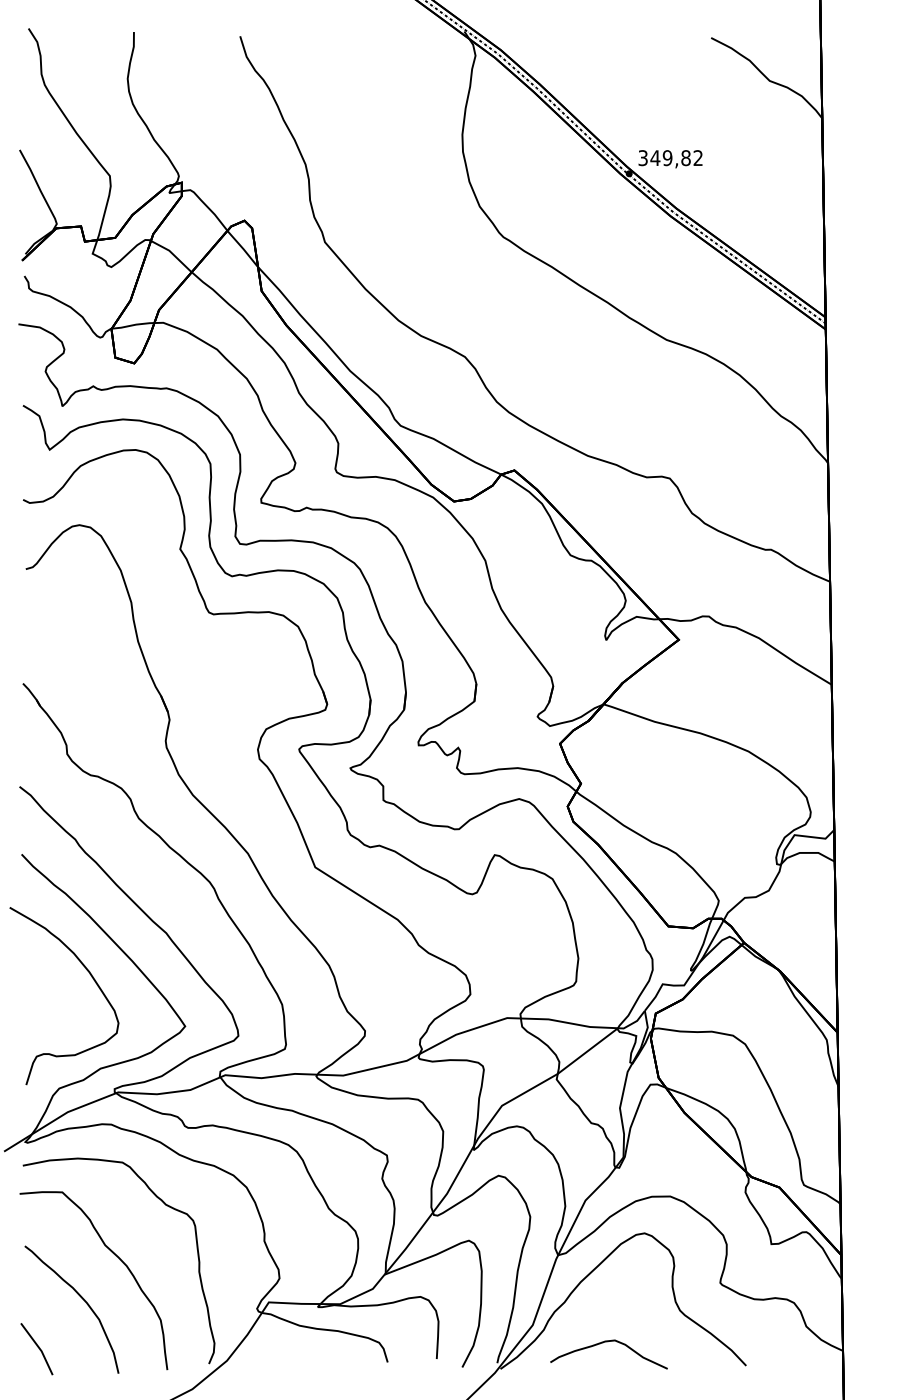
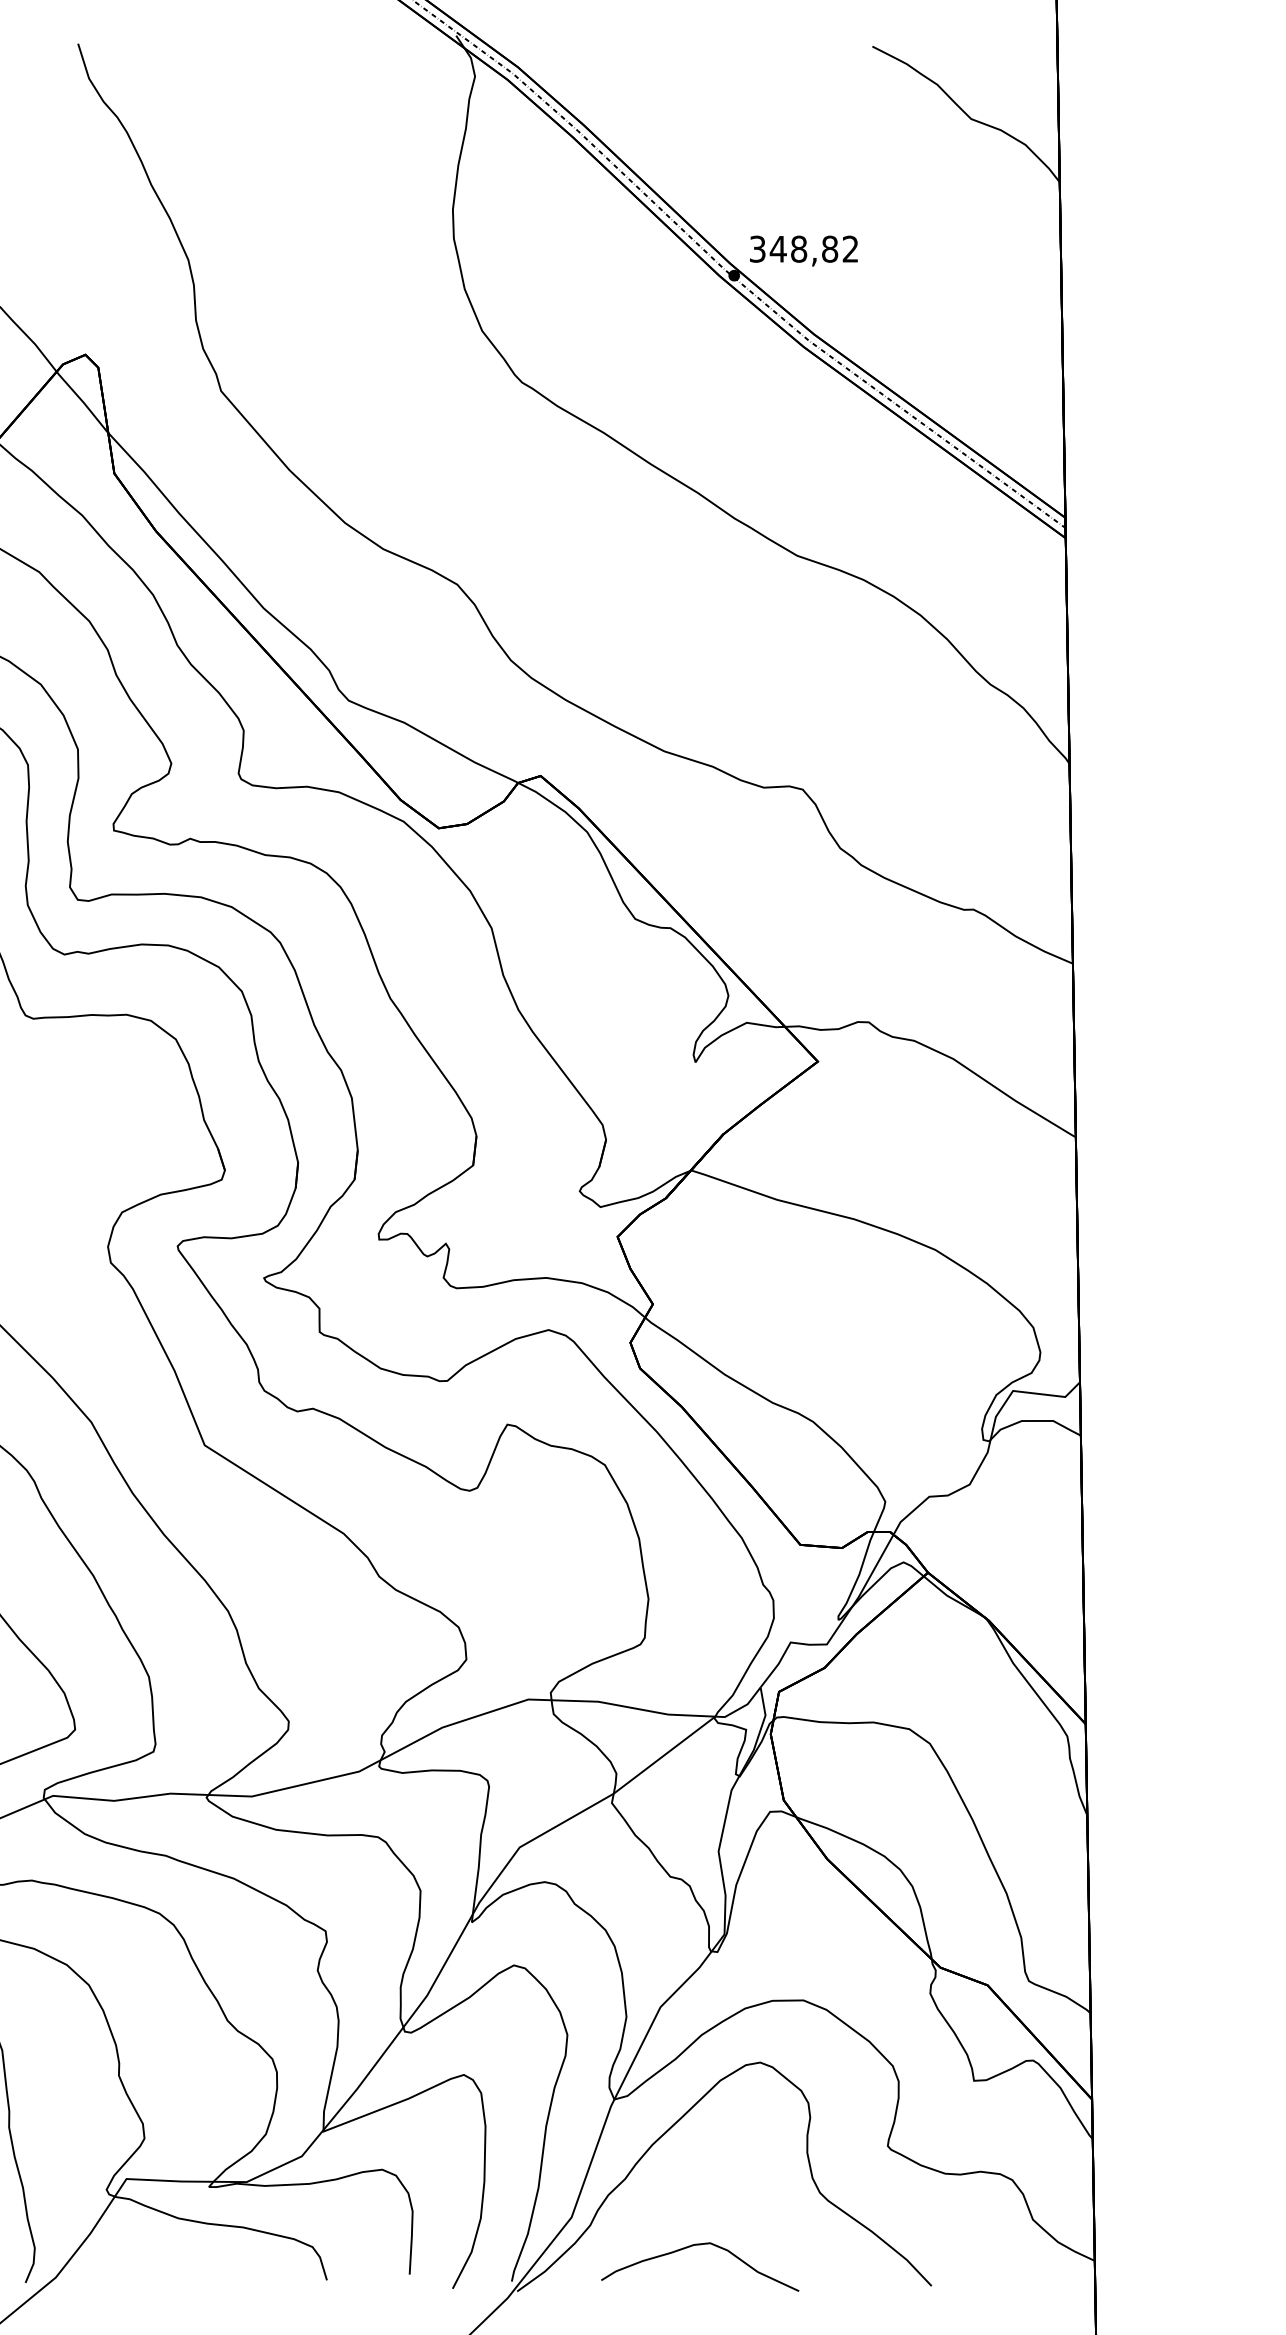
text: (667, 158) -> (798, 249), 349,82 -> 348,82

